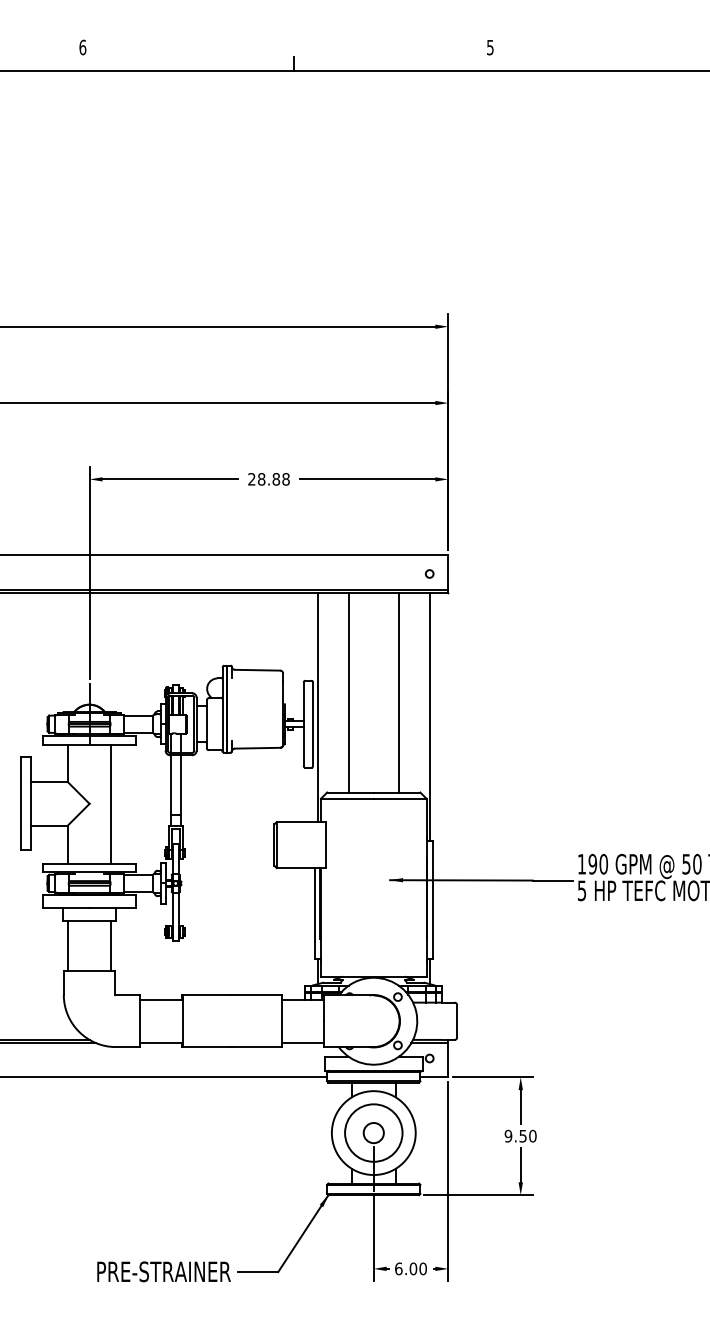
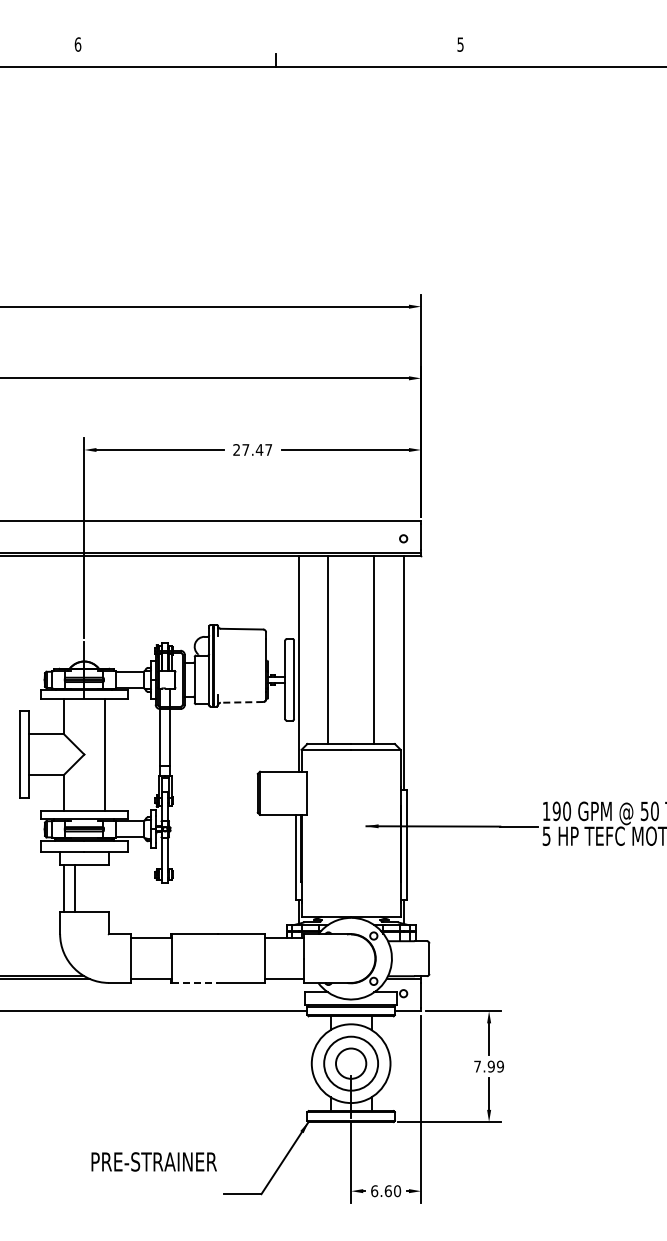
text: (274, 478) -> (257, 449), 28.88 -> 27.47
line: (257, 748) -> (241, 702), solid -> dashed
line: (111, 945) -> (74, 887), moved
line: (208, 1047) -> (195, 983), solid -> dashed
circle: (373, 1132) -> (350, 1063), size x1.6
text: (520, 1136) -> (488, 1066), 9.50 -> 7.99
text: (413, 1268) -> (388, 1190), 6.00 -> 6.60
text: (163, 1271) -> (153, 1161), moved

